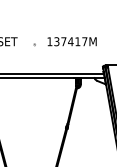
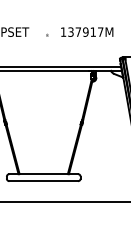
text: (70, 41) -> (85, 31), 137417M -> 137917M

